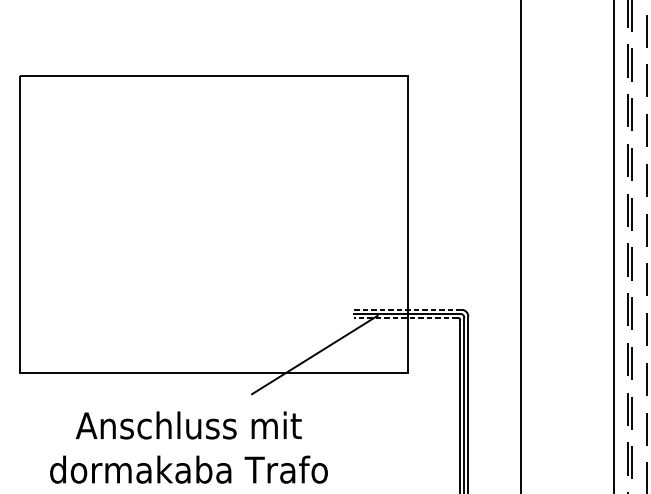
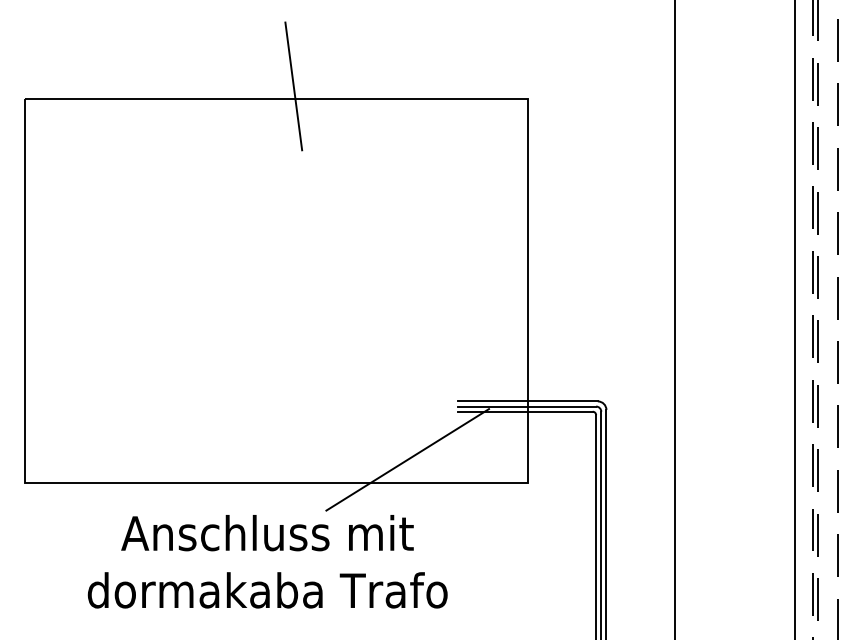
line: (226, 66) -> (293, 86), added
line: (408, 309) -> (528, 401), dashed -> solid
line: (405, 317) -> (525, 411), dashed -> solid
text: (188, 447) -> (267, 561), moved

